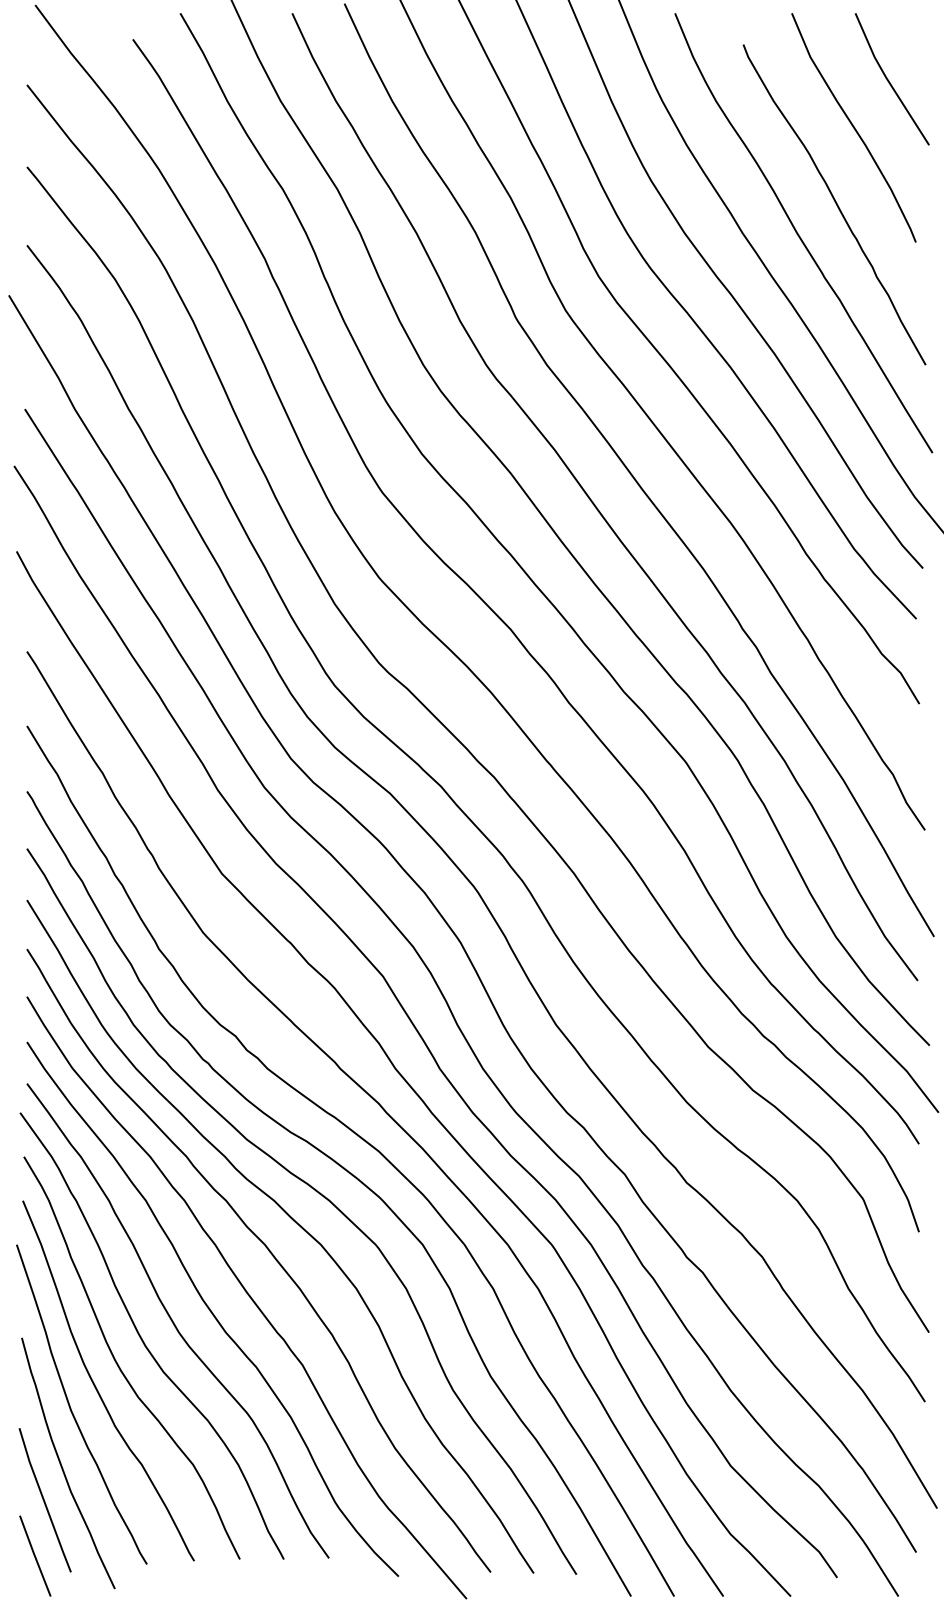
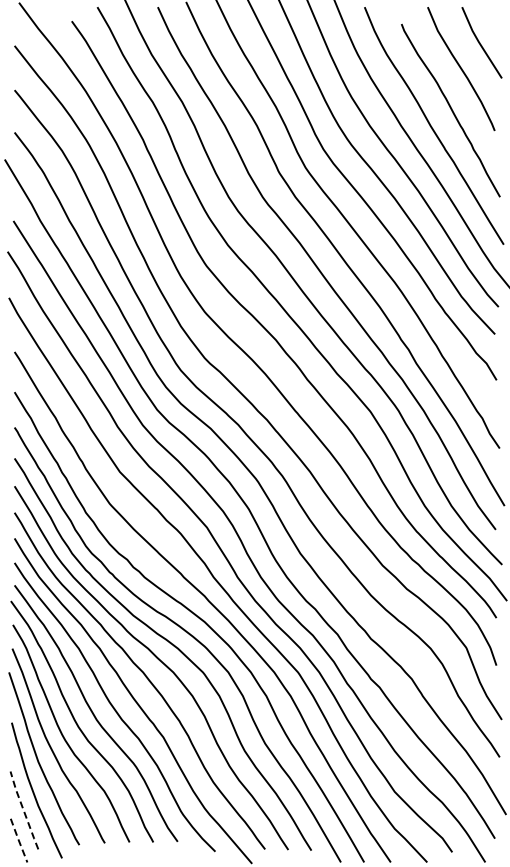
line: (43, 1500) -> (23, 810), solid -> dashed
line: (34, 1555) -> (18, 840), solid -> dashed

